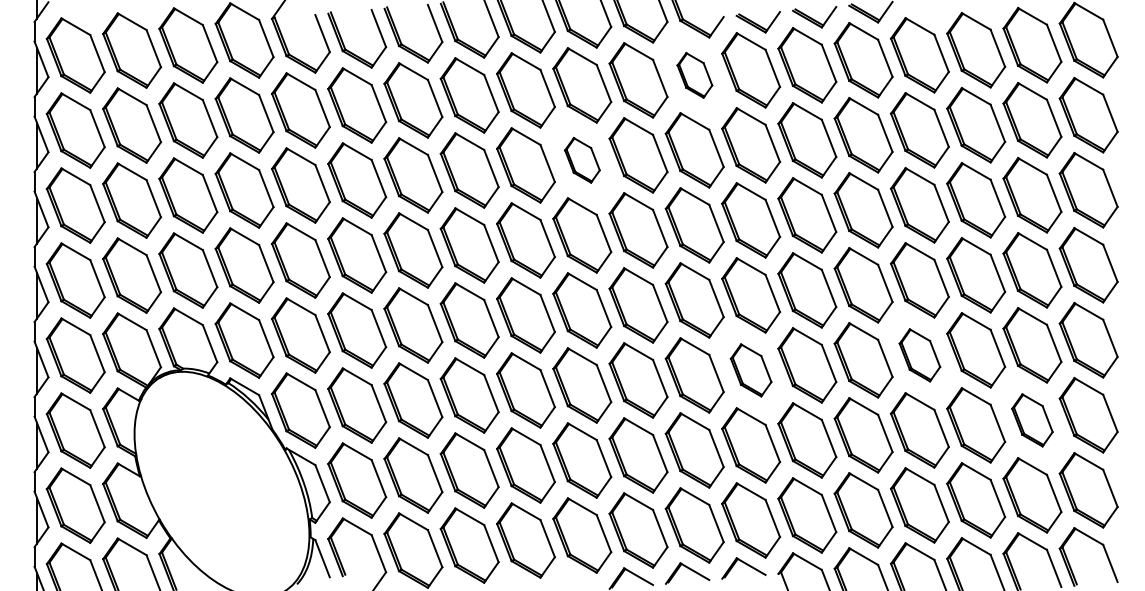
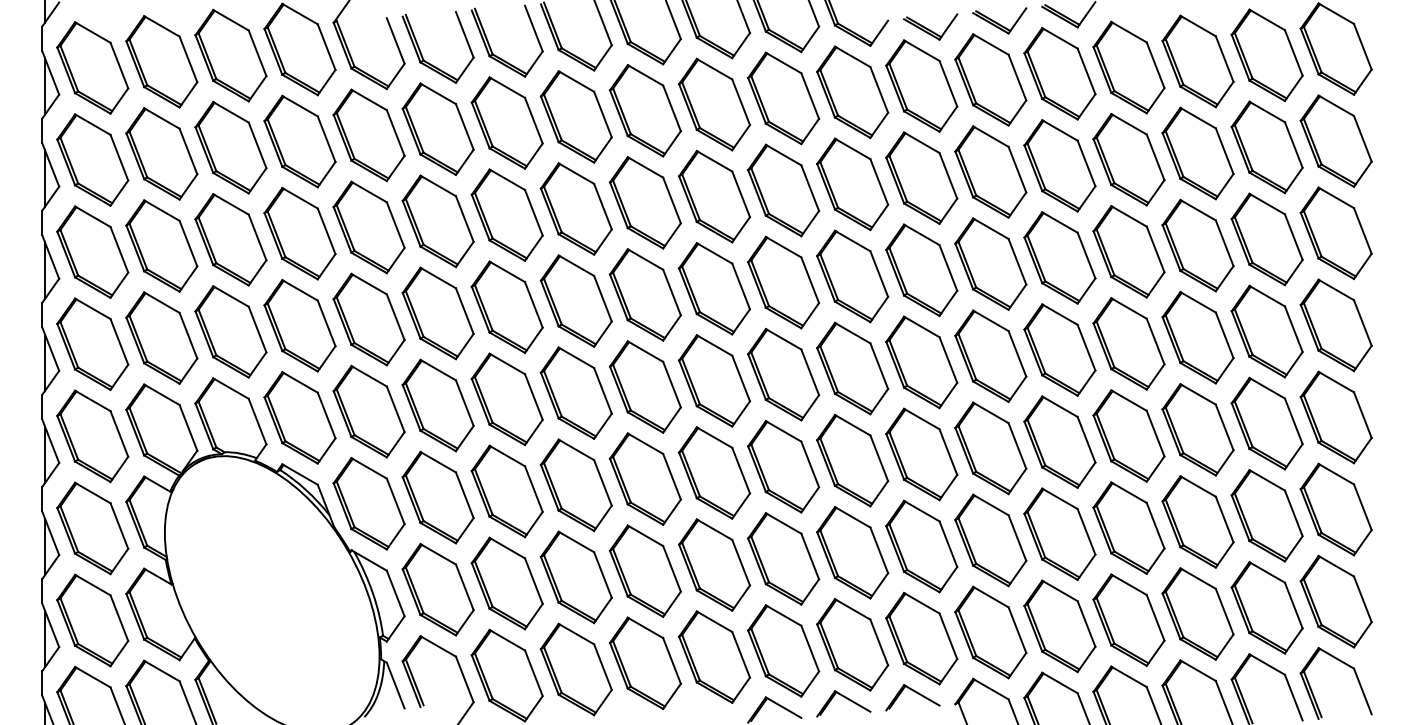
part: (694, 75) -> (852, 92), size x1.67
part: (582, 160) -> (714, 196), size x1.67
part: (919, 354) -> (1128, 435), size x1.43
part: (750, 370) -> (921, 454), size x1.43
part: (1031, 420) -> (1266, 515), size x1.43

